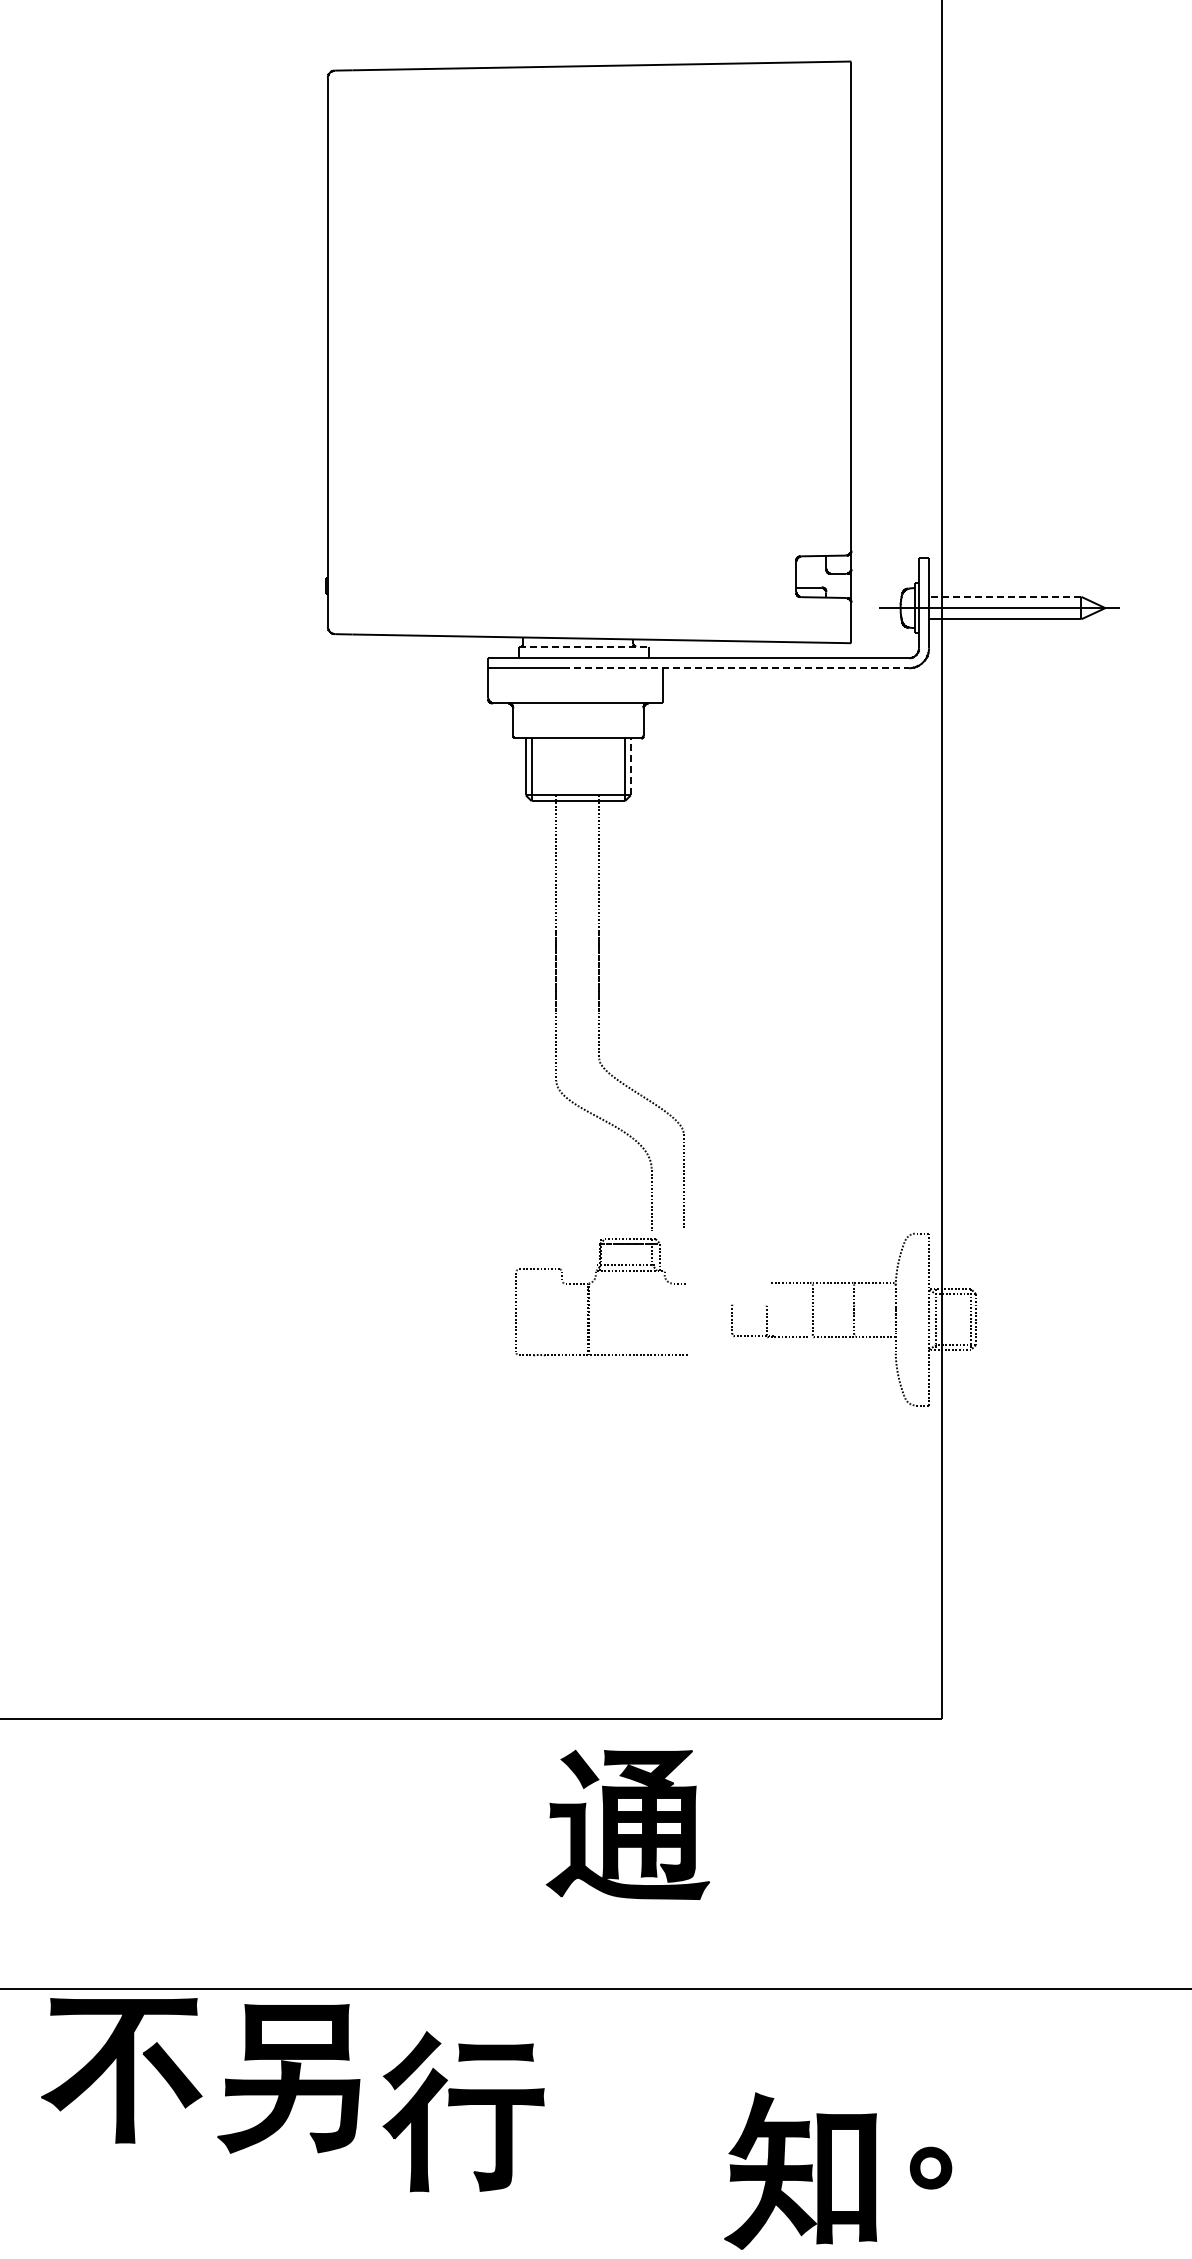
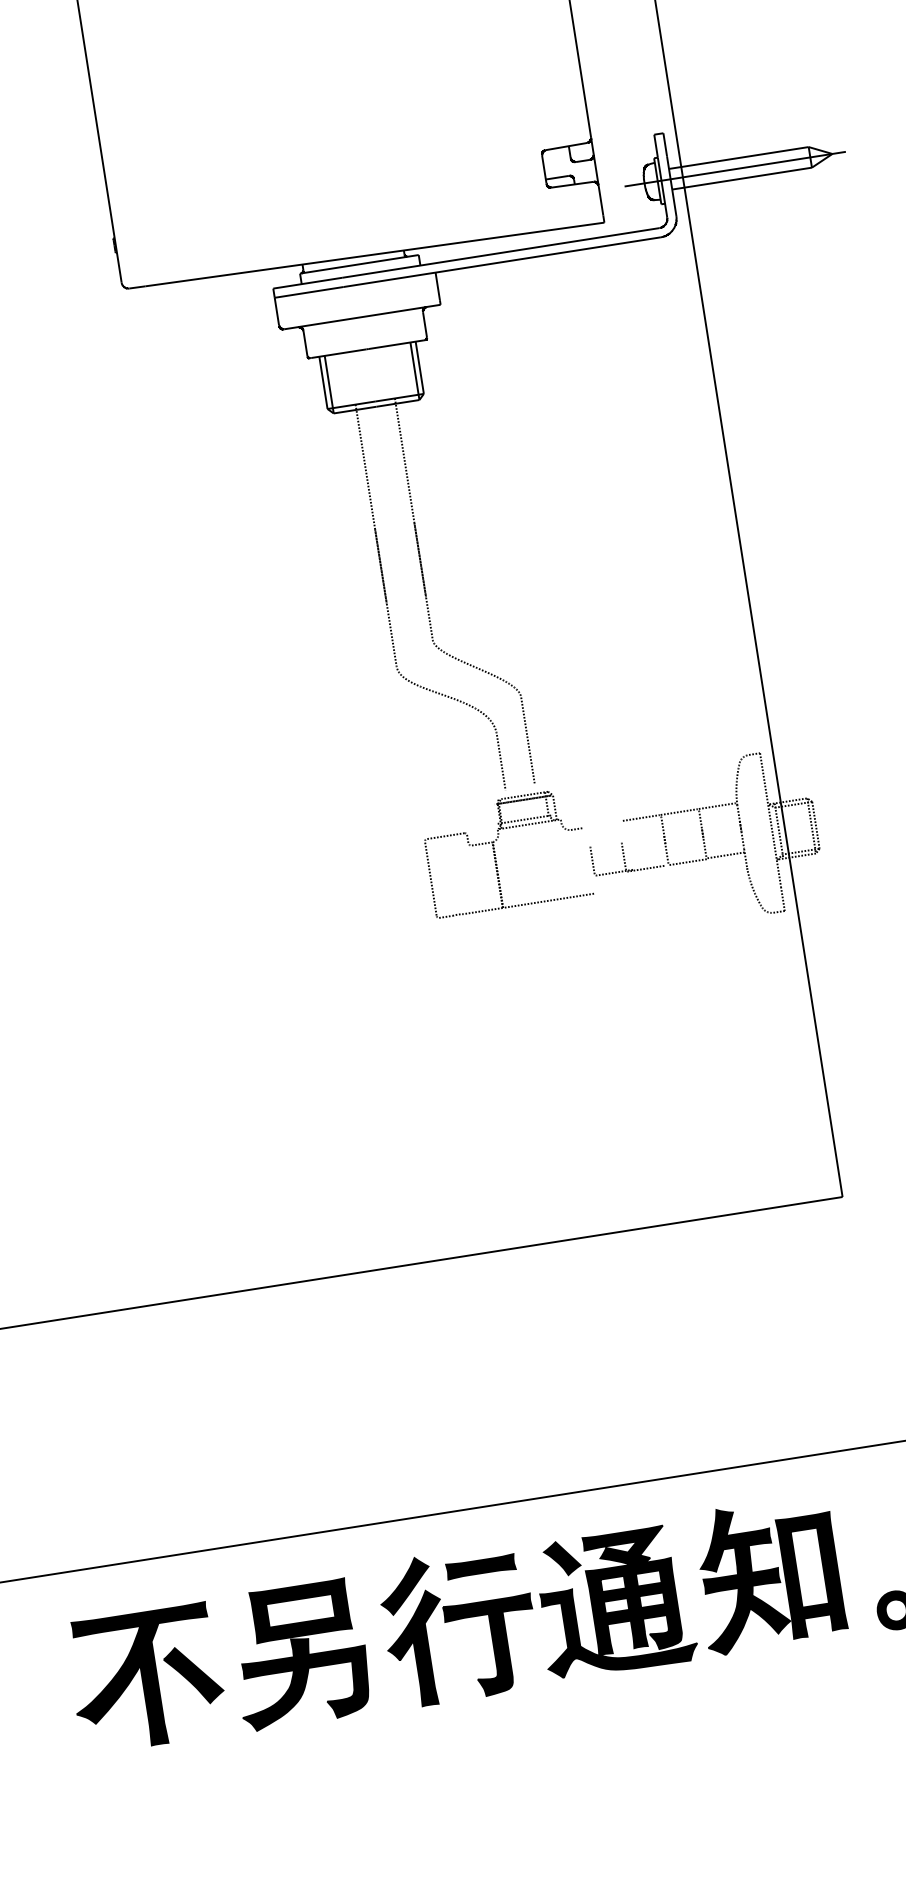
line: (1004, 596) -> (738, 157), dashed -> solid
line: (583, 646) -> (359, 264), dashed -> solid
line: (736, 668) -> (502, 262), dashed -> solid
line: (630, 766) -> (419, 367), dashed -> solid
part: (589, 1297) -> (495, 854), moved
part: (627, 1824) -> (613, 1602), moved
part: (121, 2070) -> (146, 1678), moved
part: (288, 2078) -> (299, 1654), moved
part: (800, 2170) -> (768, 1574), moved

